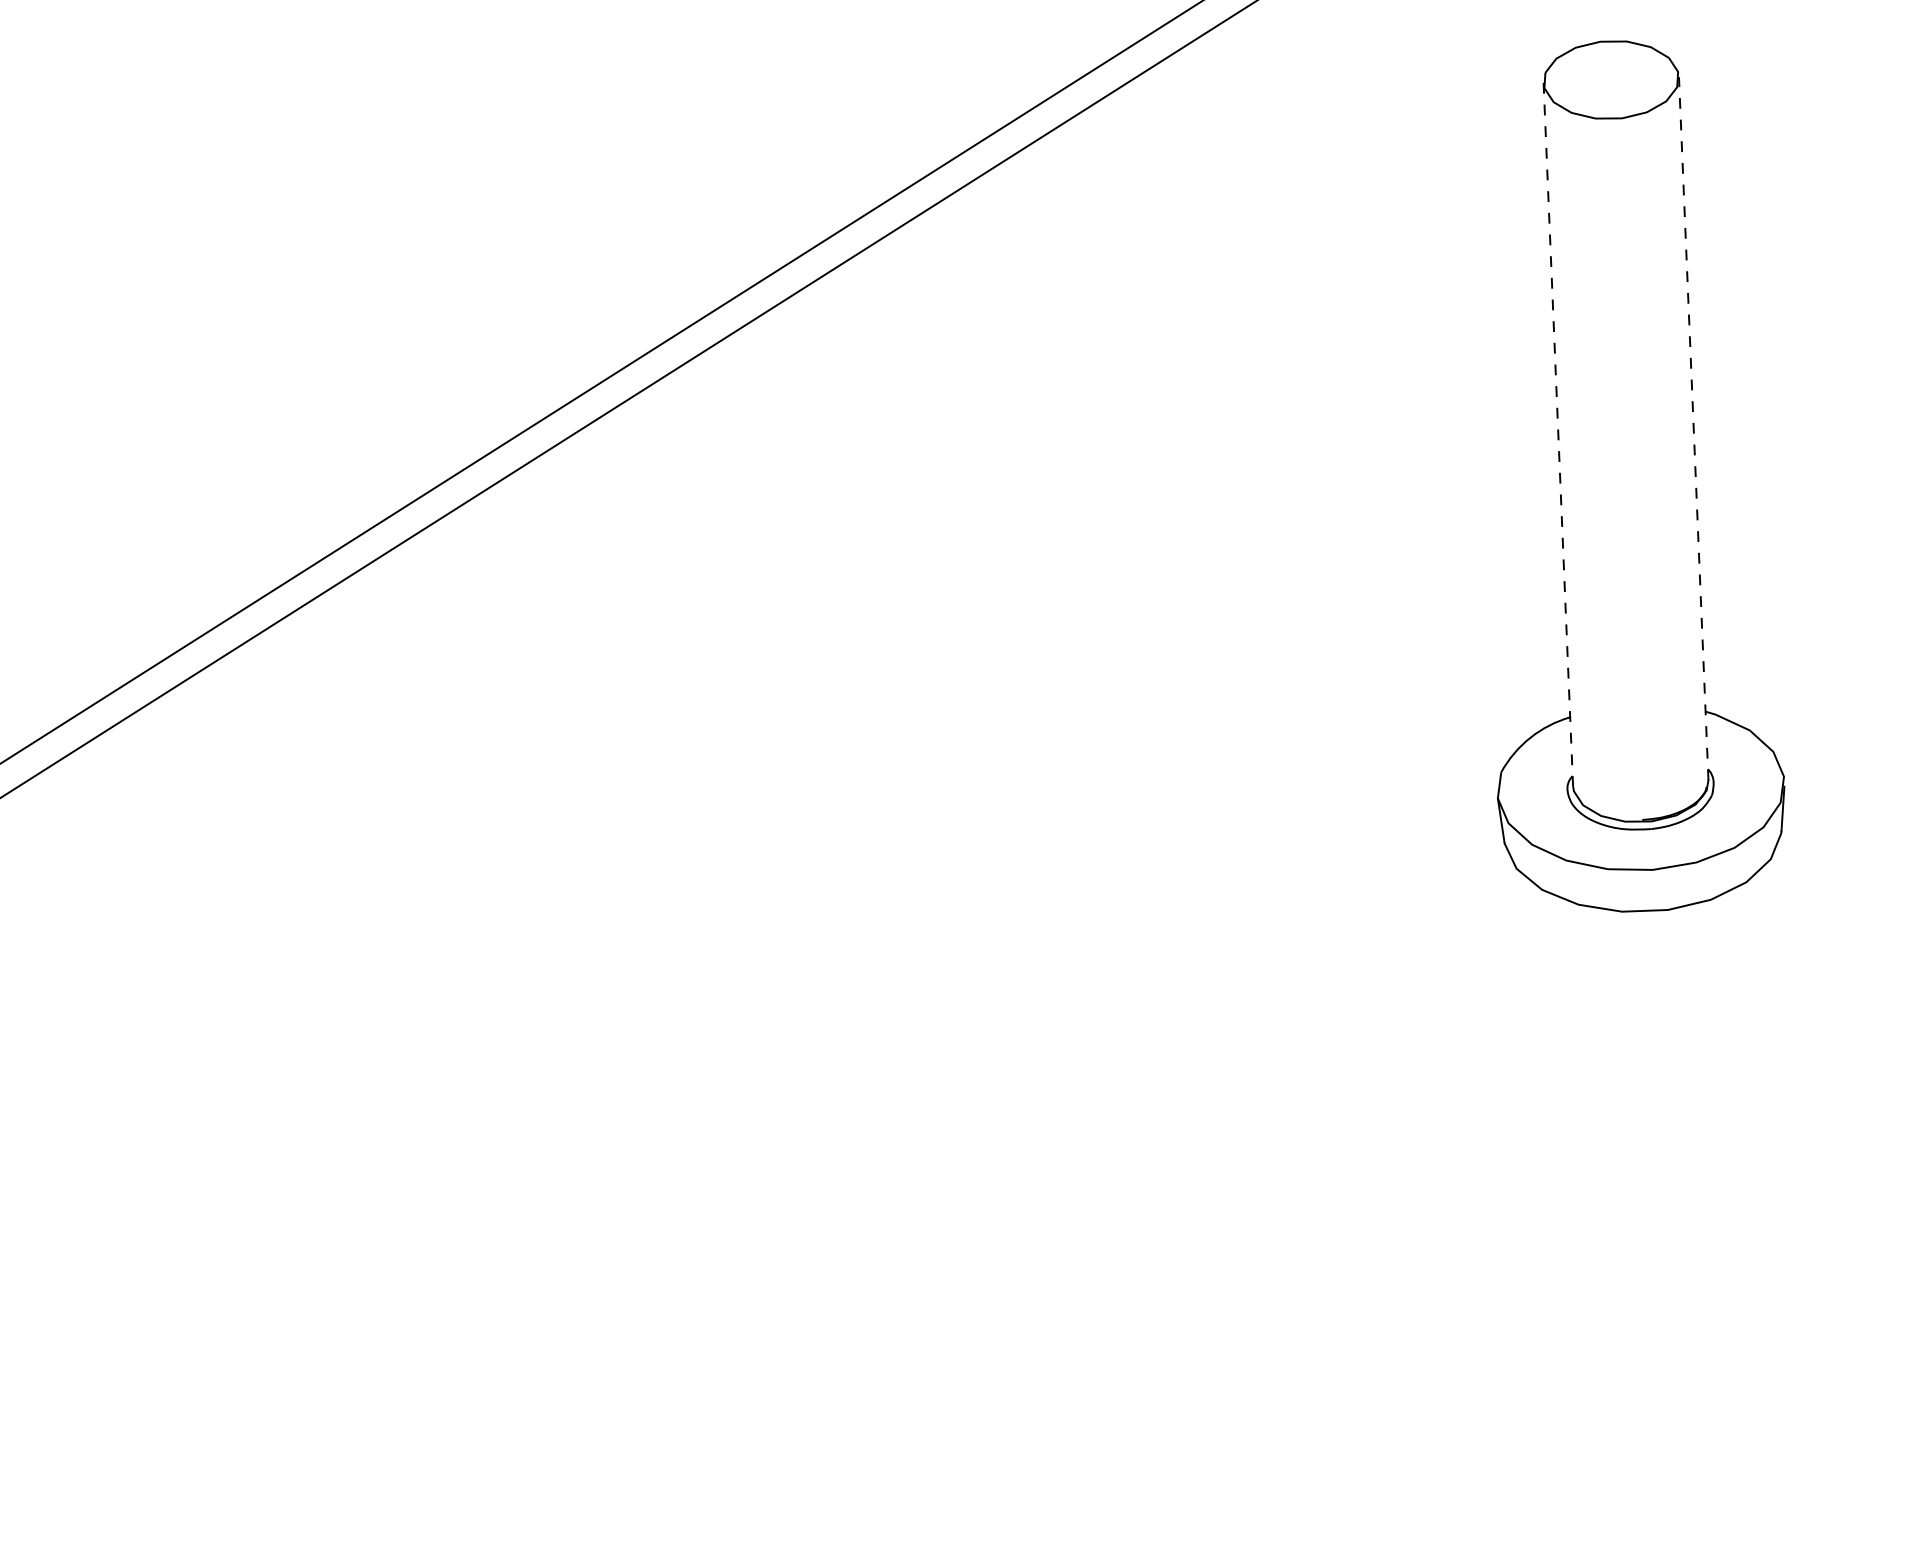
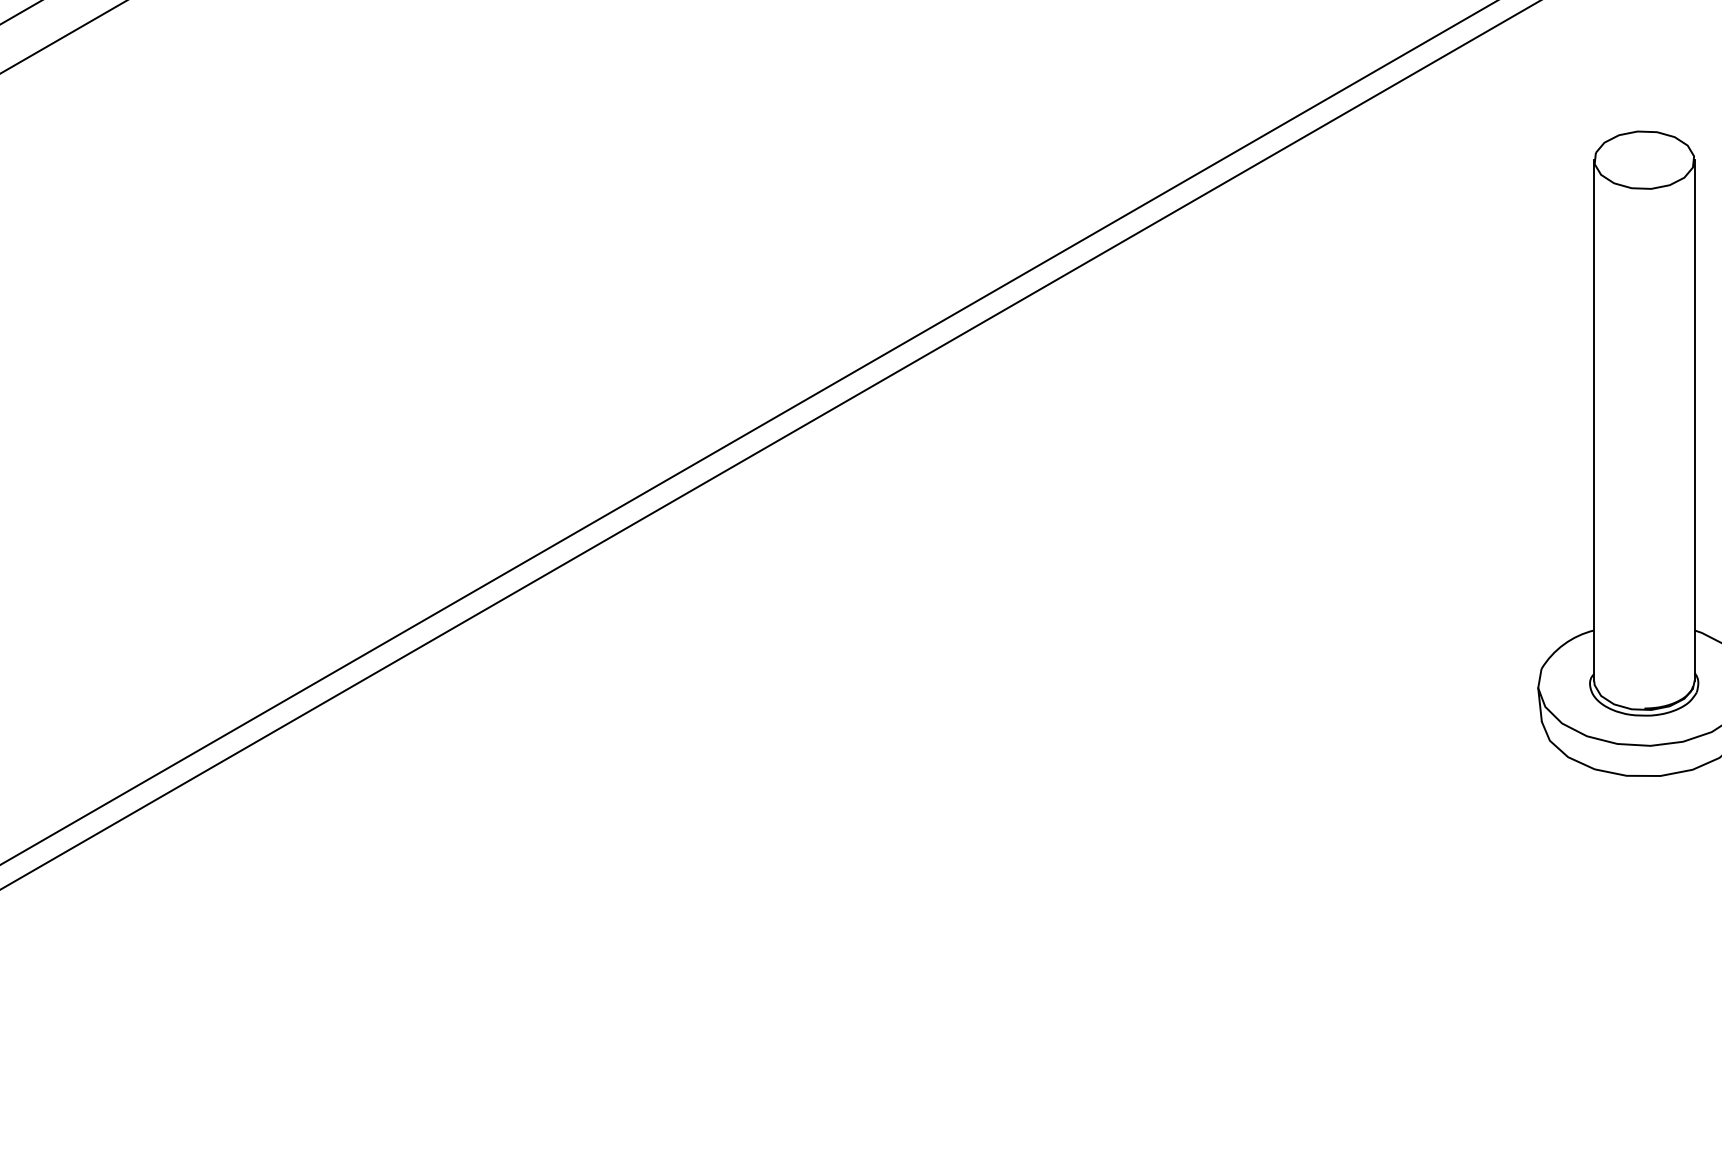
line: (1693, 428) -> (1694, 420), dashed -> solid
line: (1558, 434) -> (1594, 420), dashed -> solid

